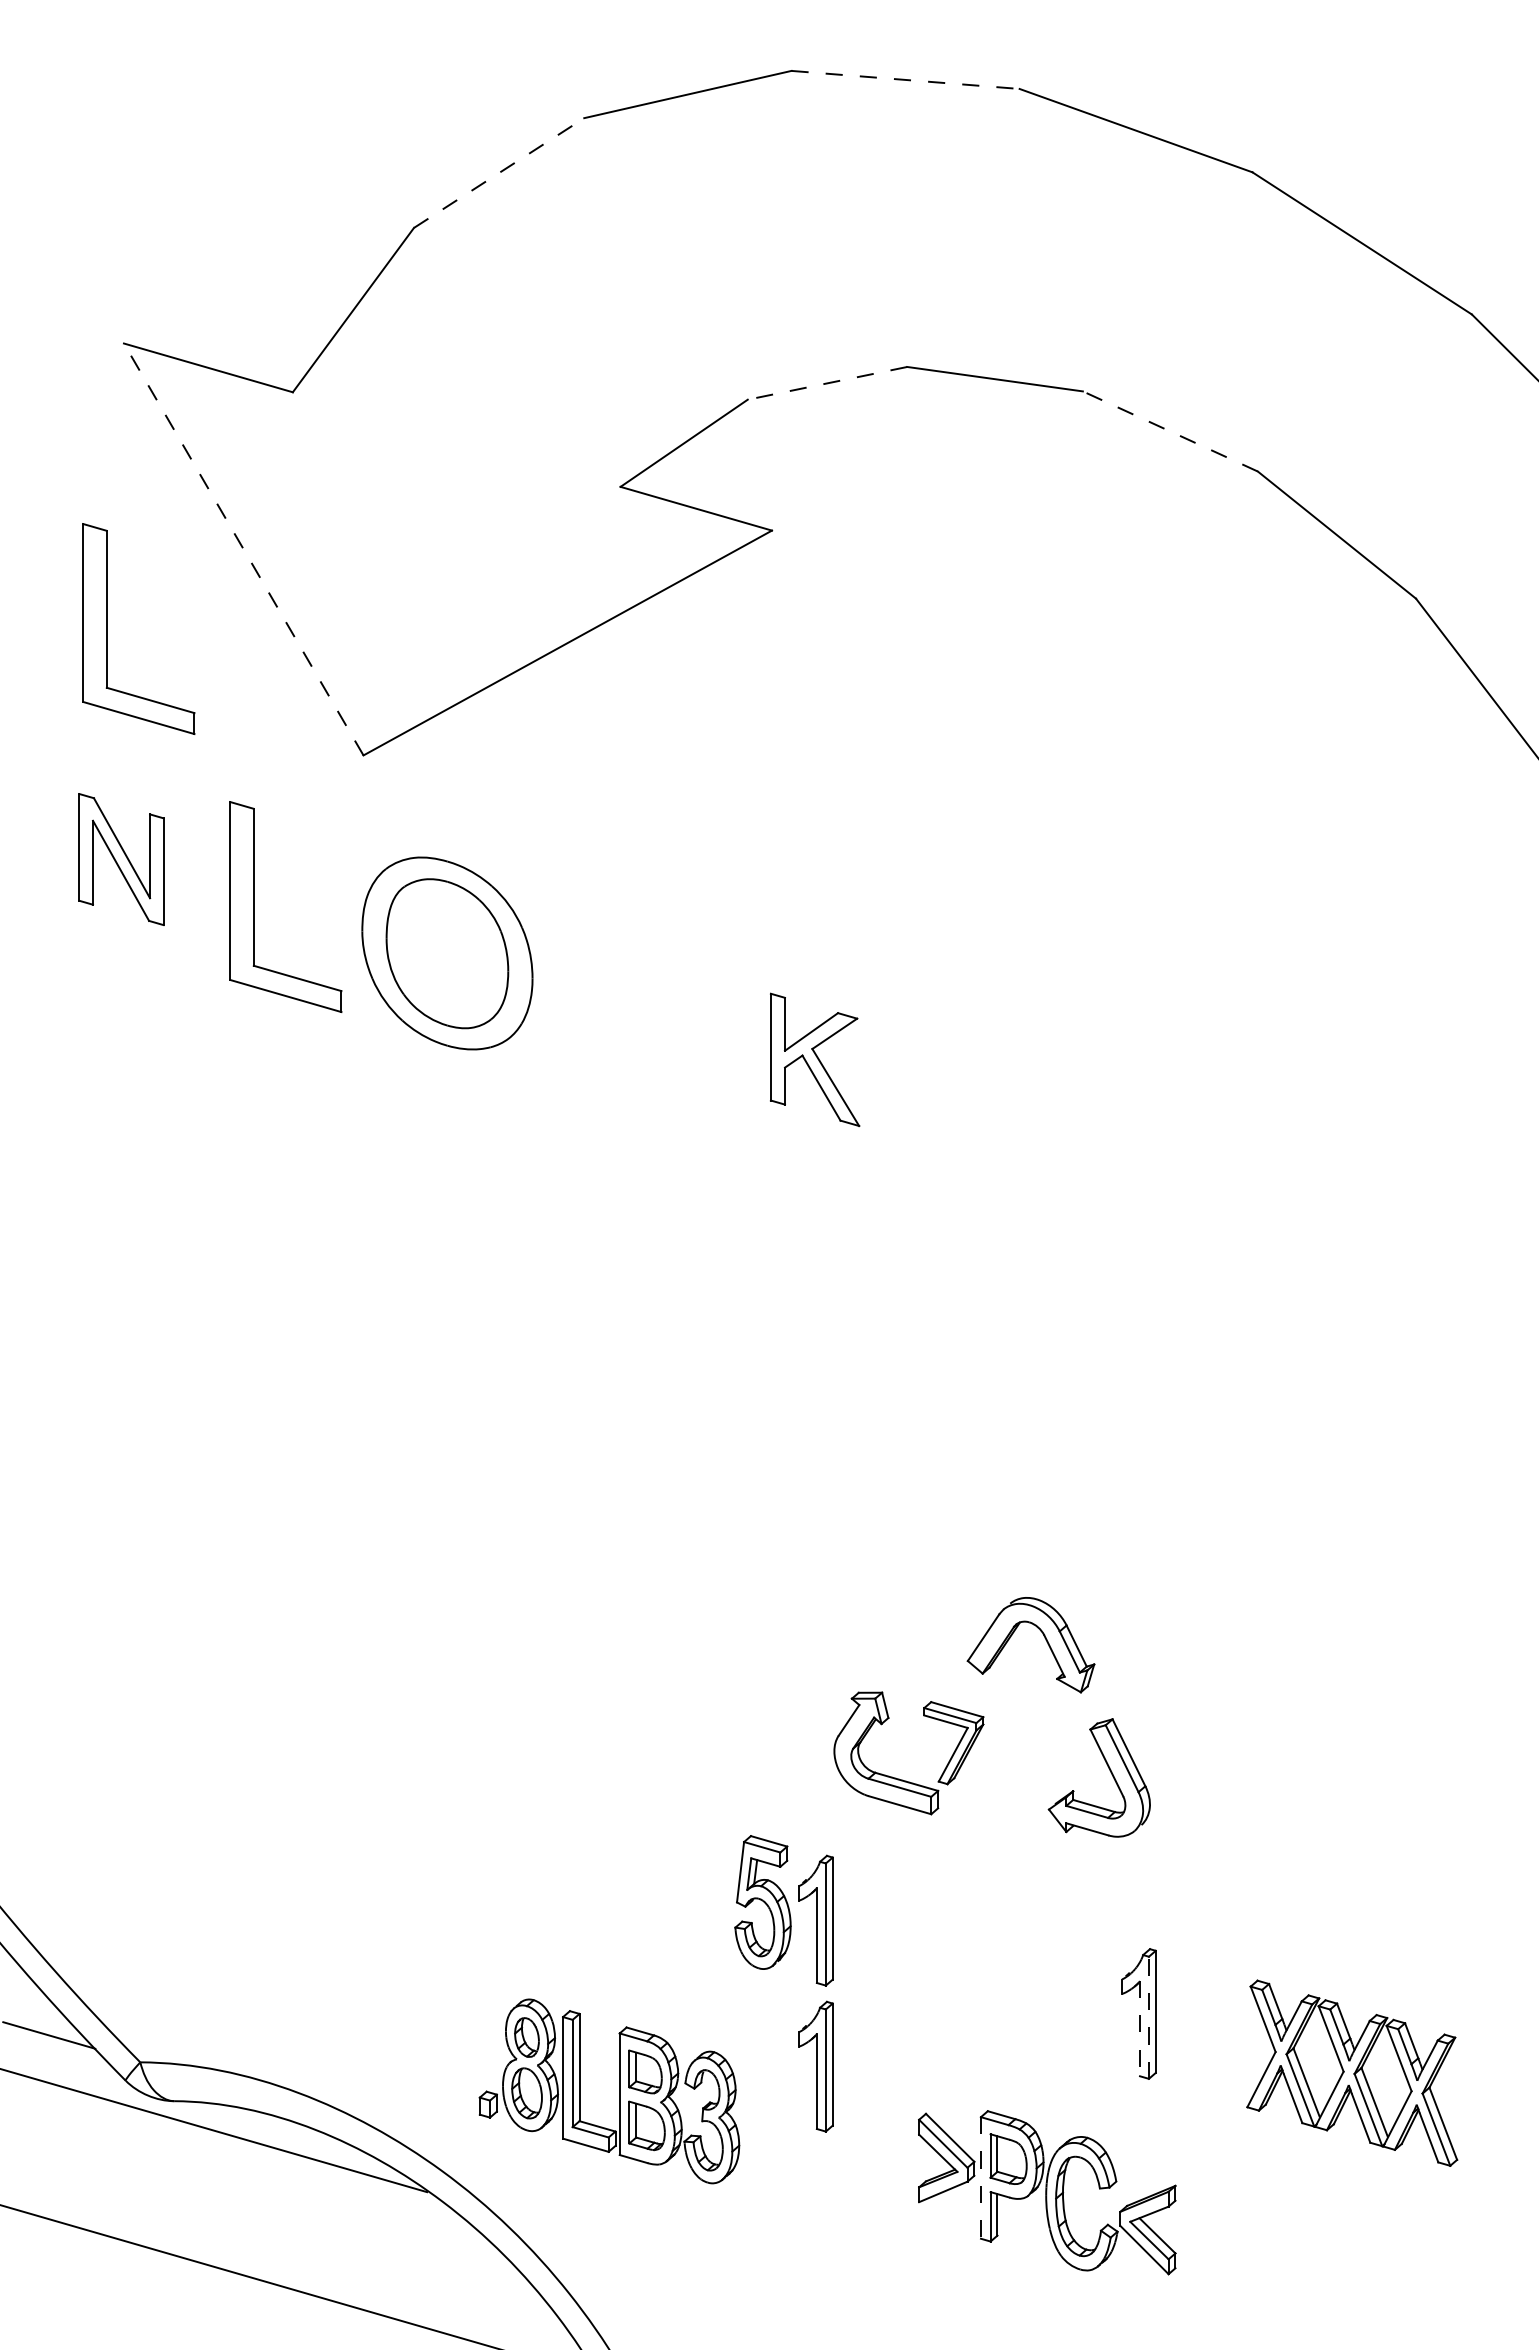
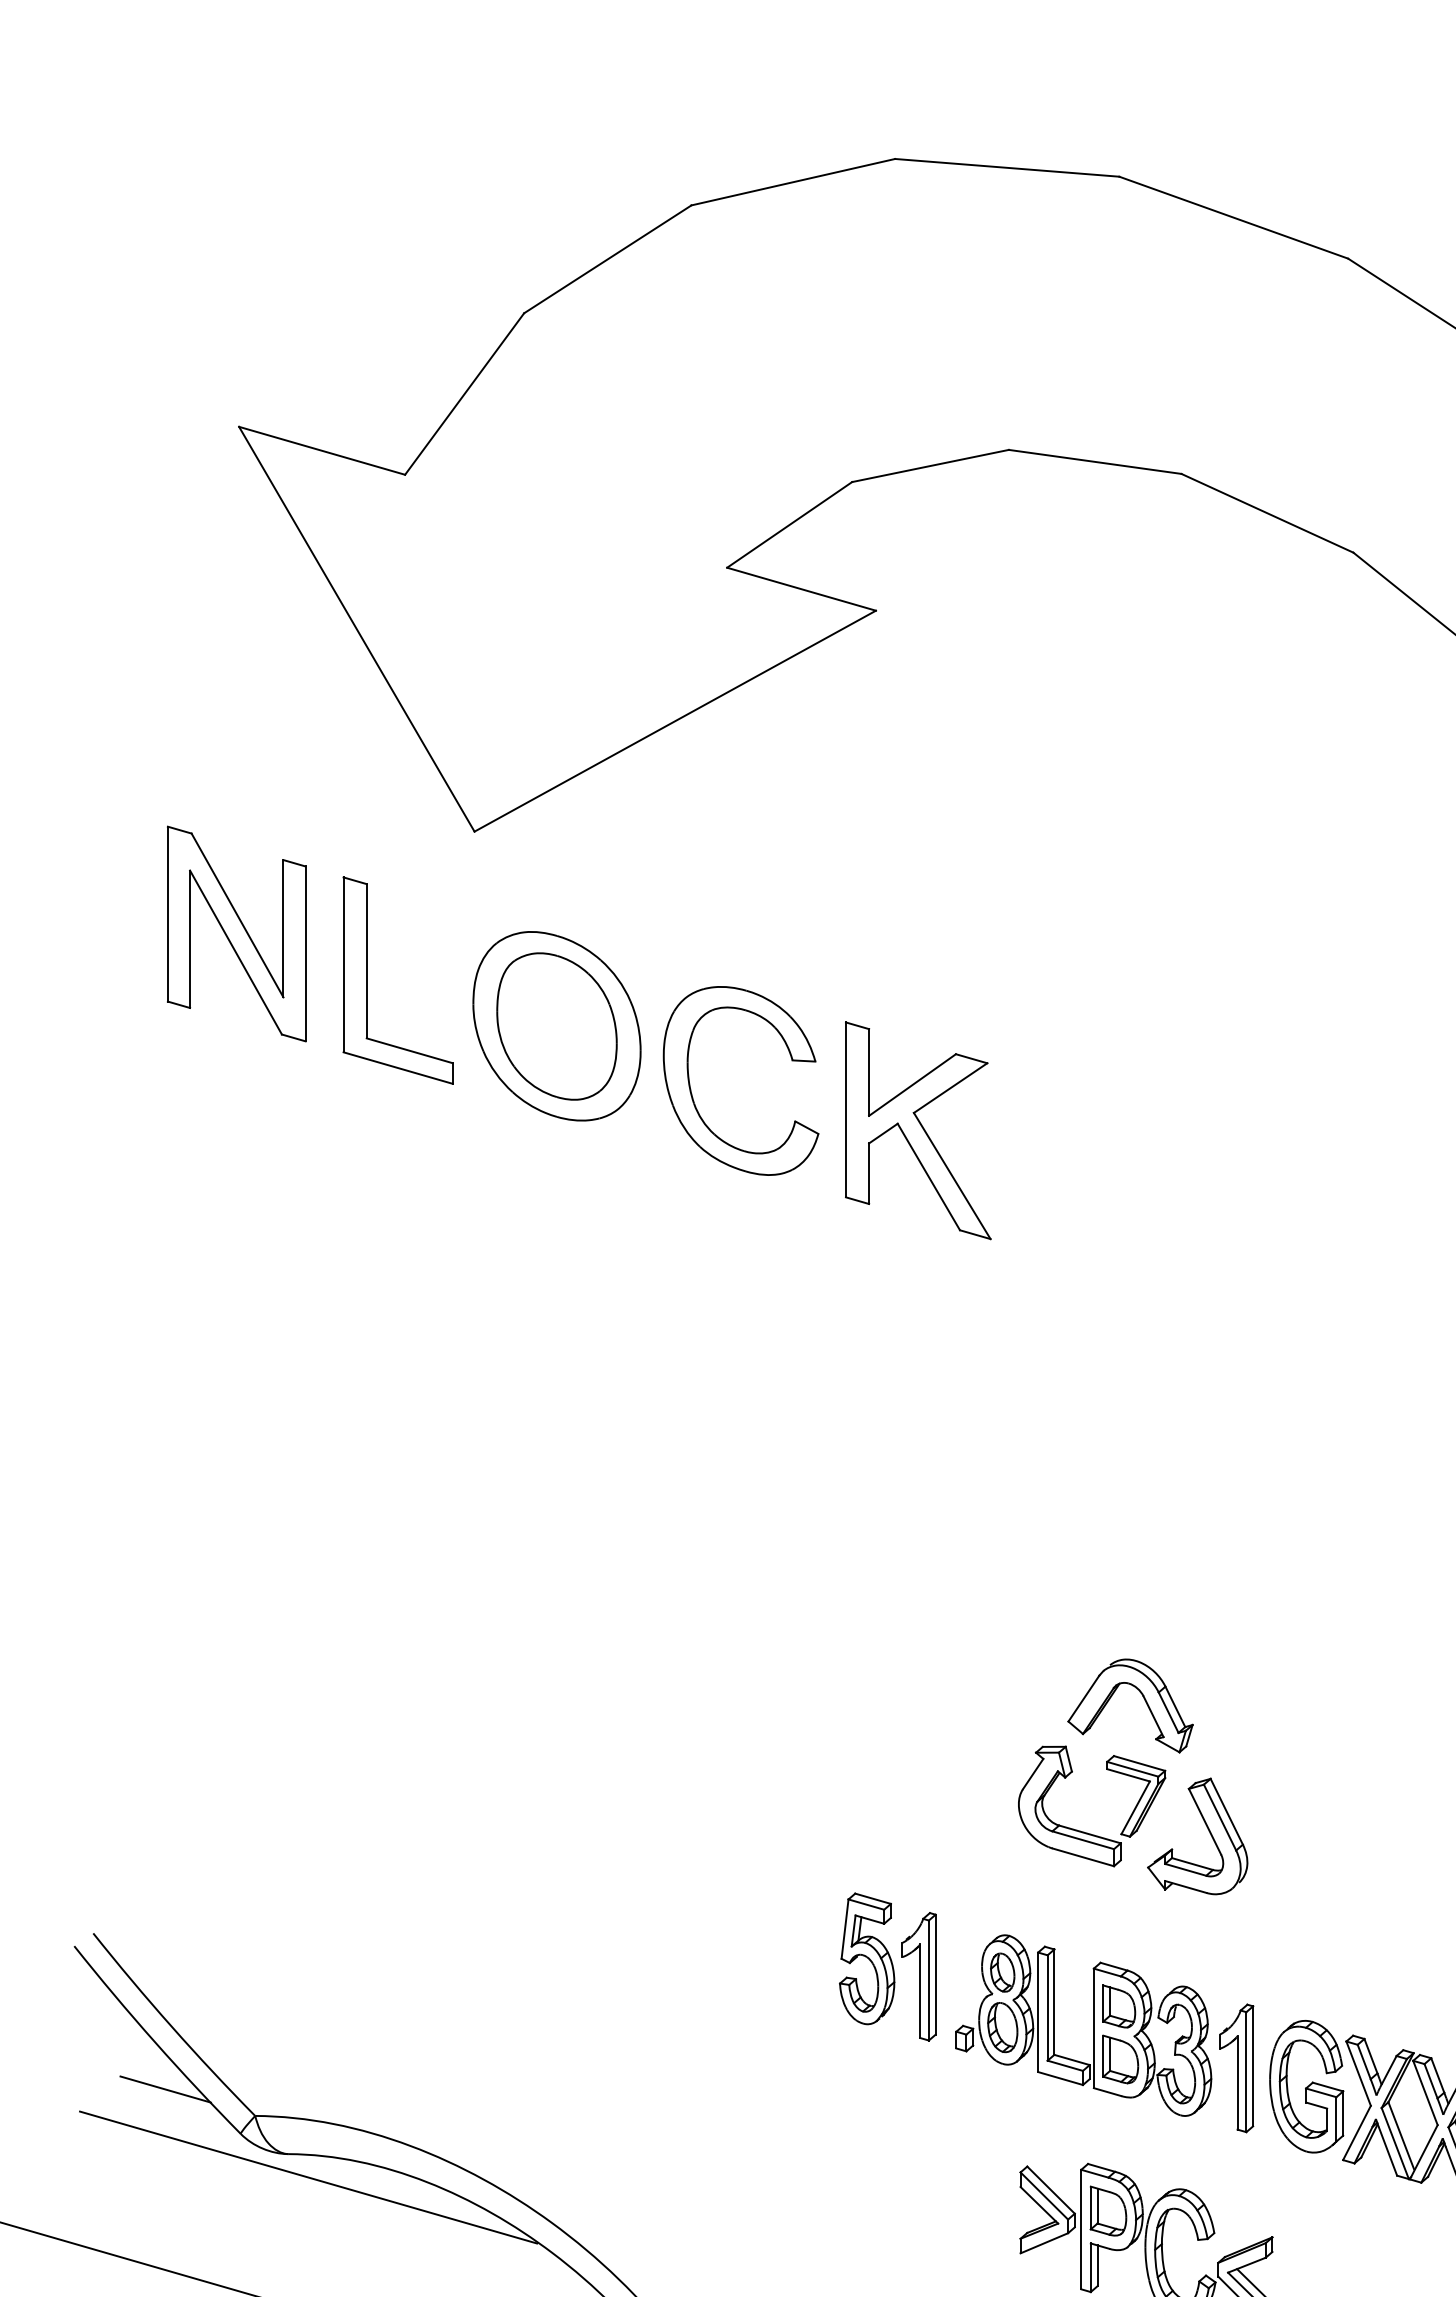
line: (906, 79) -> (1008, 167), dashed -> solid
line: (499, 172) -> (608, 258), dashed -> solid
line: (827, 383) -> (930, 466), dashed -> solid
line: (1169, 431) -> (1266, 513), dashed -> solid
line: (243, 549) -> (356, 629), dashed -> solid
part: (107, 628) -> (222, 706), removed
part: (121, 859) -> (236, 933), size x1.67
part: (584, 1018) -> (691, 1090), added
part: (814, 1059) -> (917, 1130), size x1.67
part: (899, 1778) -> (1082, 1831), moved
line: (1148, 2017) -> (1245, 2071), dashed -> solid
line: (1139, 2028) -> (1237, 2082), dashed -> solid
part: (1210, 2032) -> (1306, 2086), added
part: (815, 2066) -> (918, 2120), removed
part: (619, 2091) -> (1093, 2025), moved
line: (980, 2177) -> (1080, 2229), dashed -> solid

